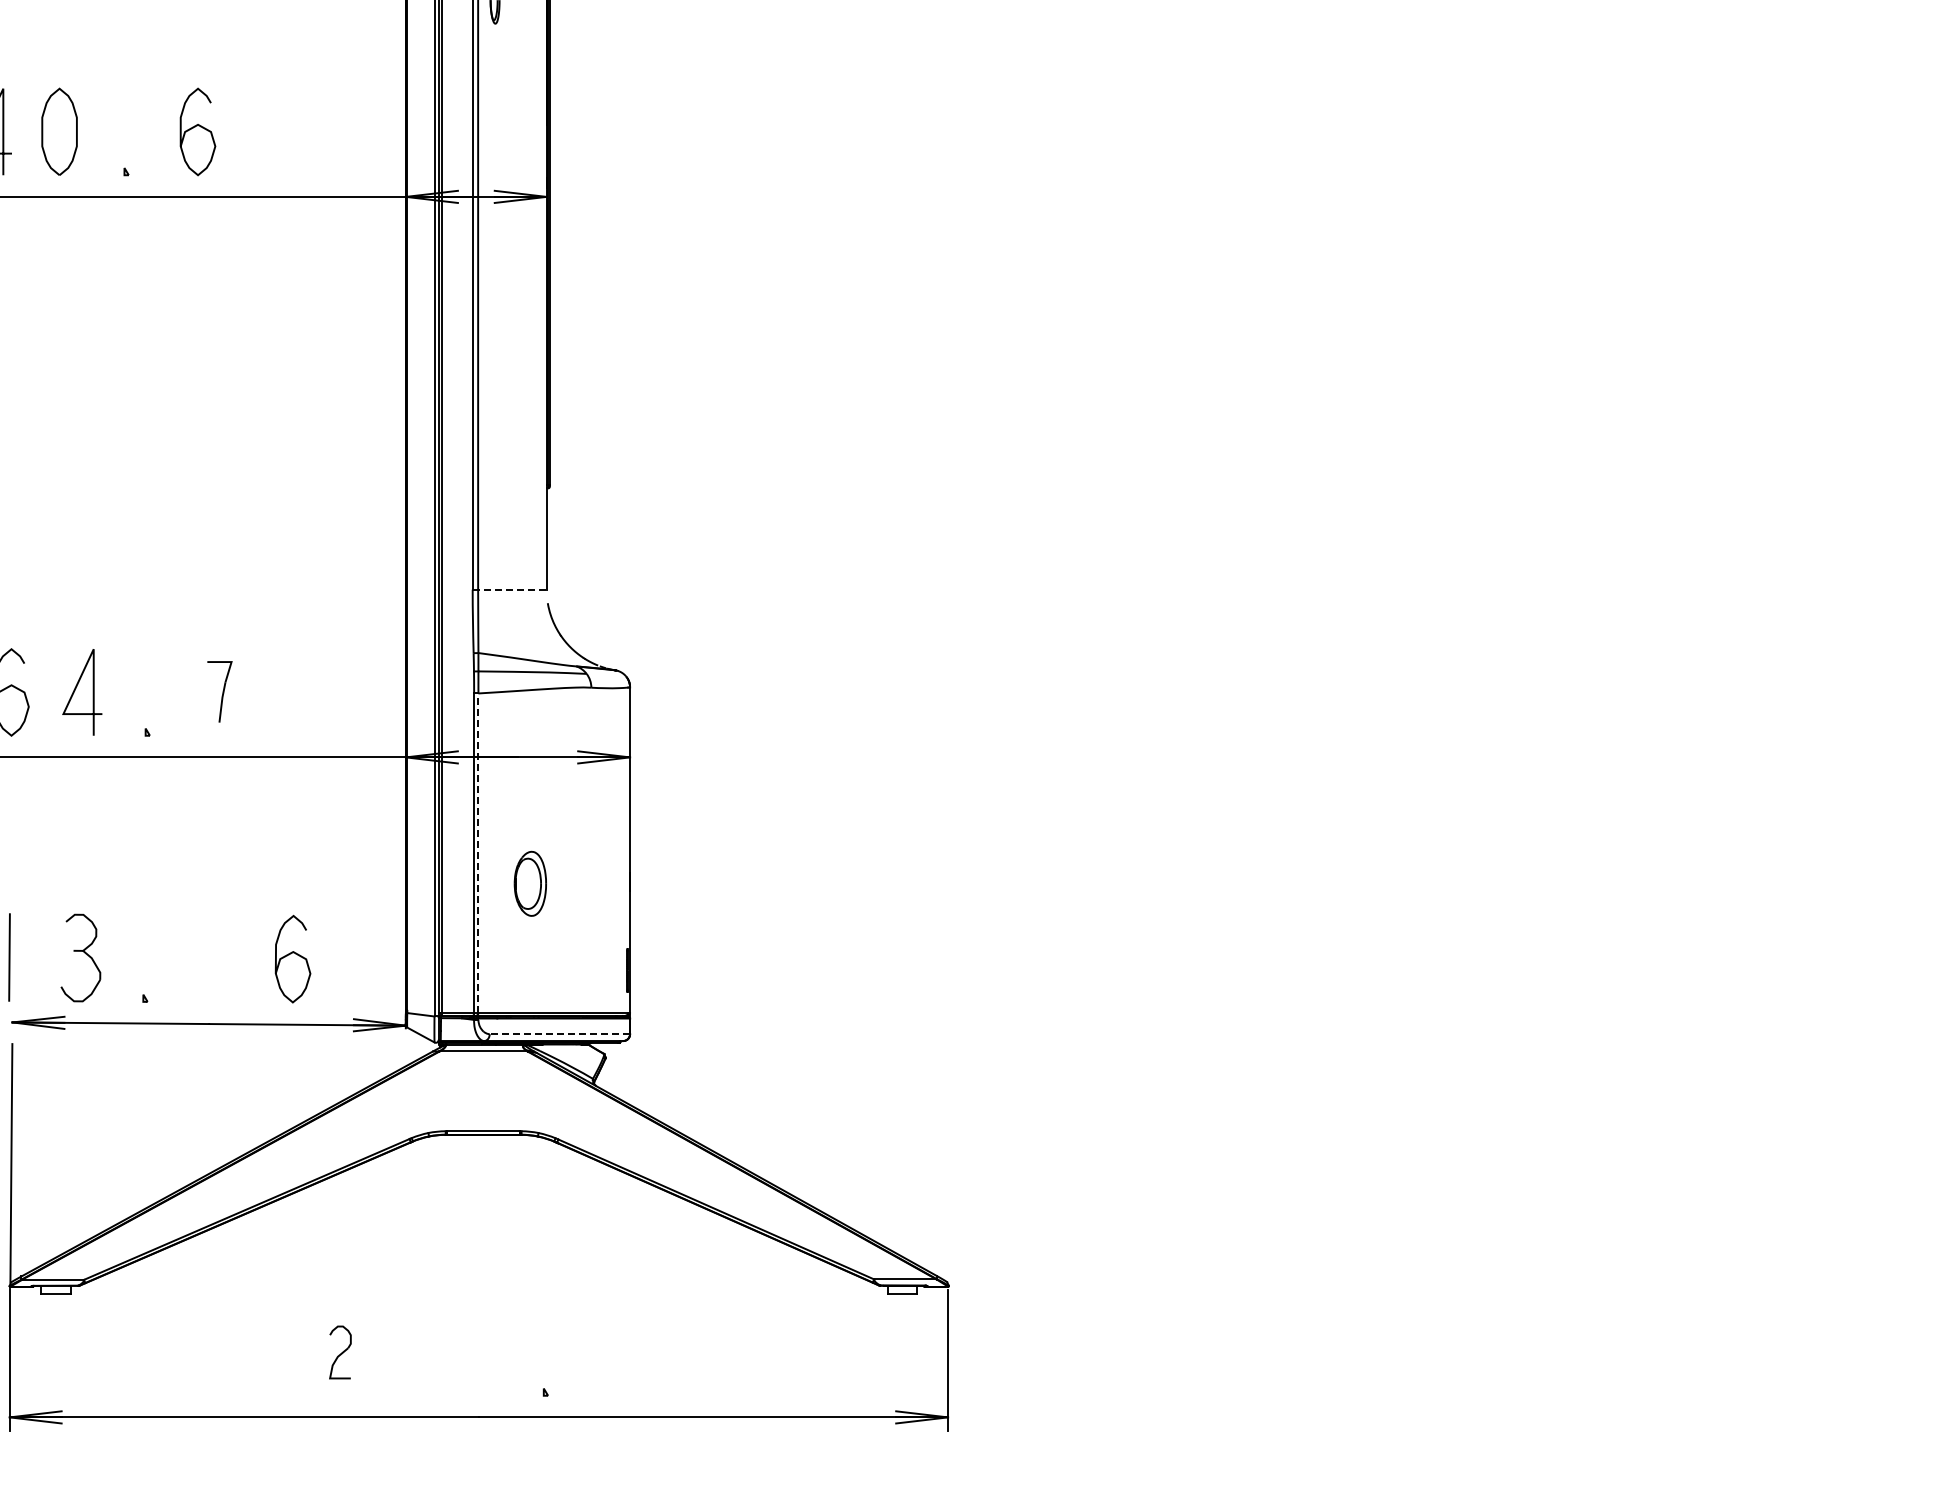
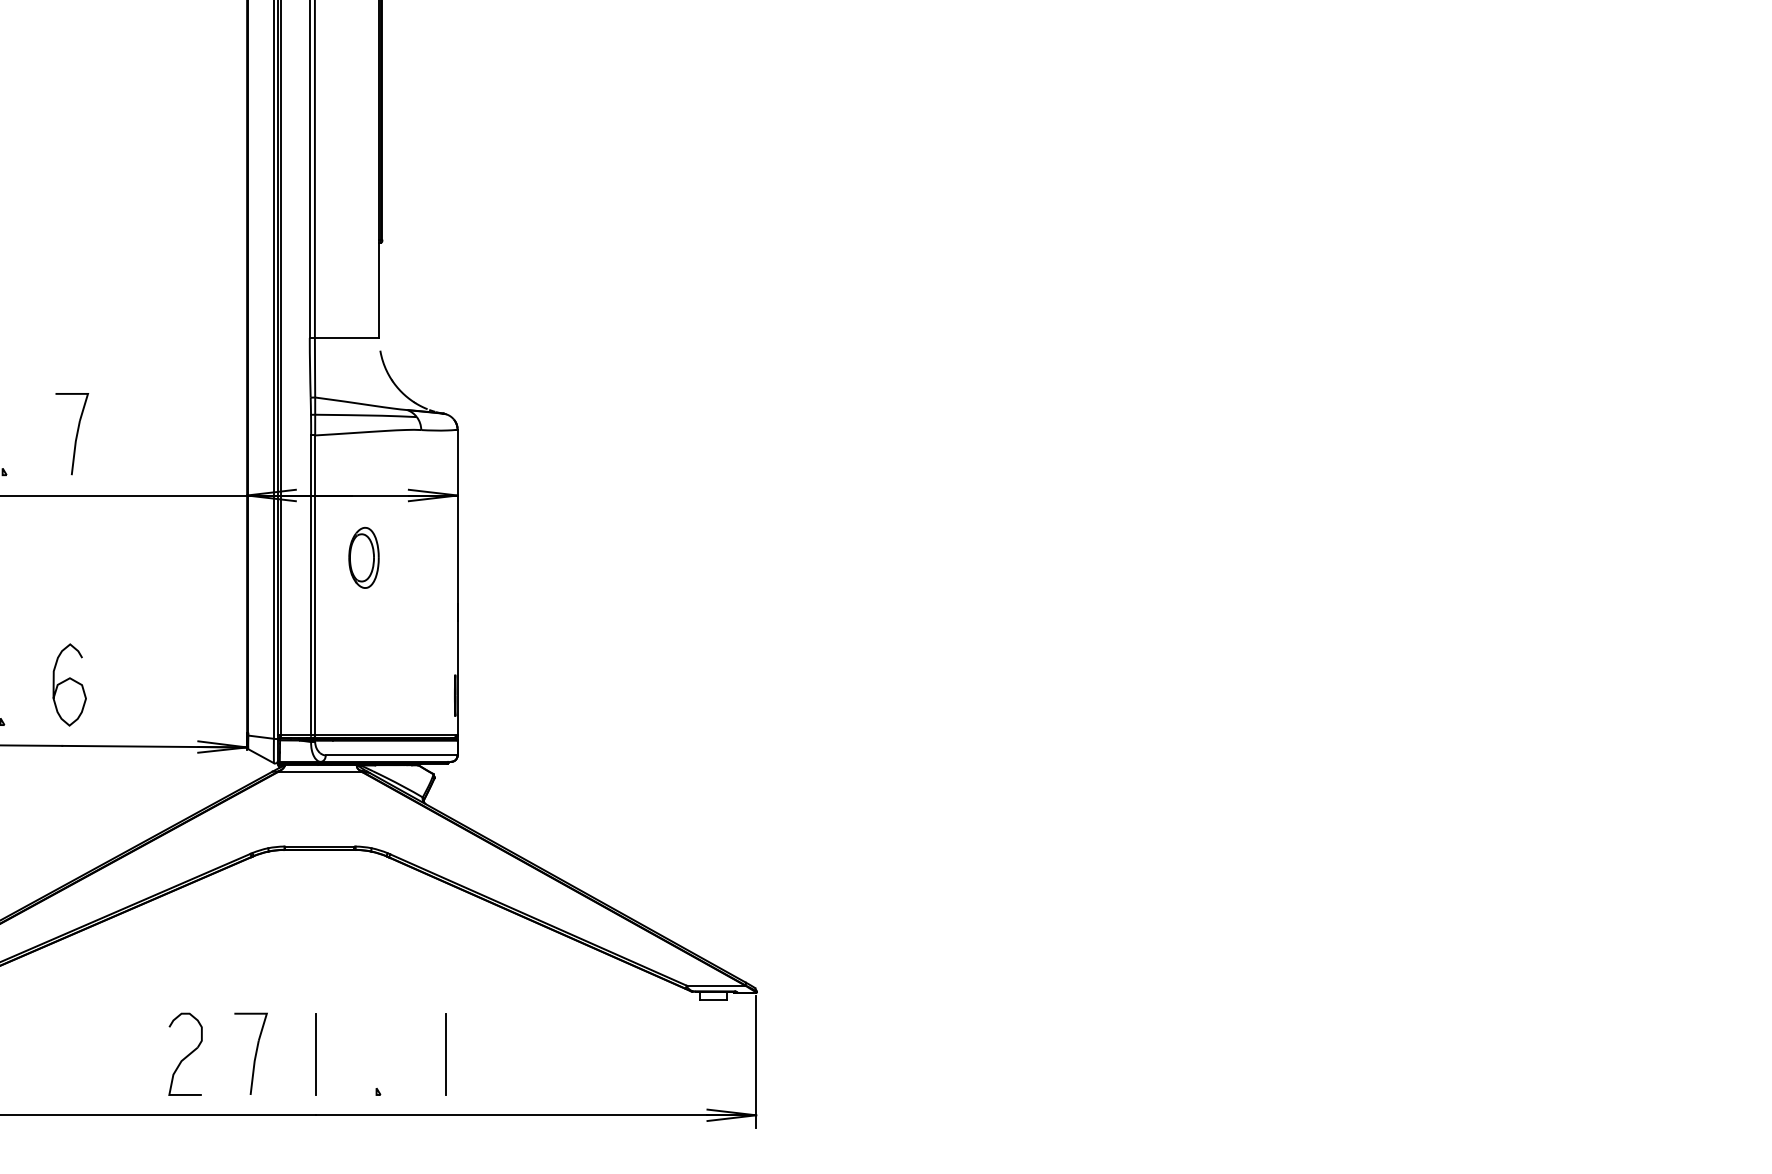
line: (509, 589) -> (344, 337), dashed -> solid
part: (219, 691) -> (72, 433), size x1.43
line: (478, 853) -> (315, 585), dashed -> solid
part: (529, 883) -> (363, 557), moved
curve: (289, 955) -> (66, 681), moved
line: (559, 1034) -> (391, 755), dashed -> solid
part: (410, 1351) -> (251, 1053), added
part: (340, 1352) -> (185, 1054), size x1.67
line: (478, 1352) -> (315, 1054), added
line: (617, 1352) -> (445, 1054), added

